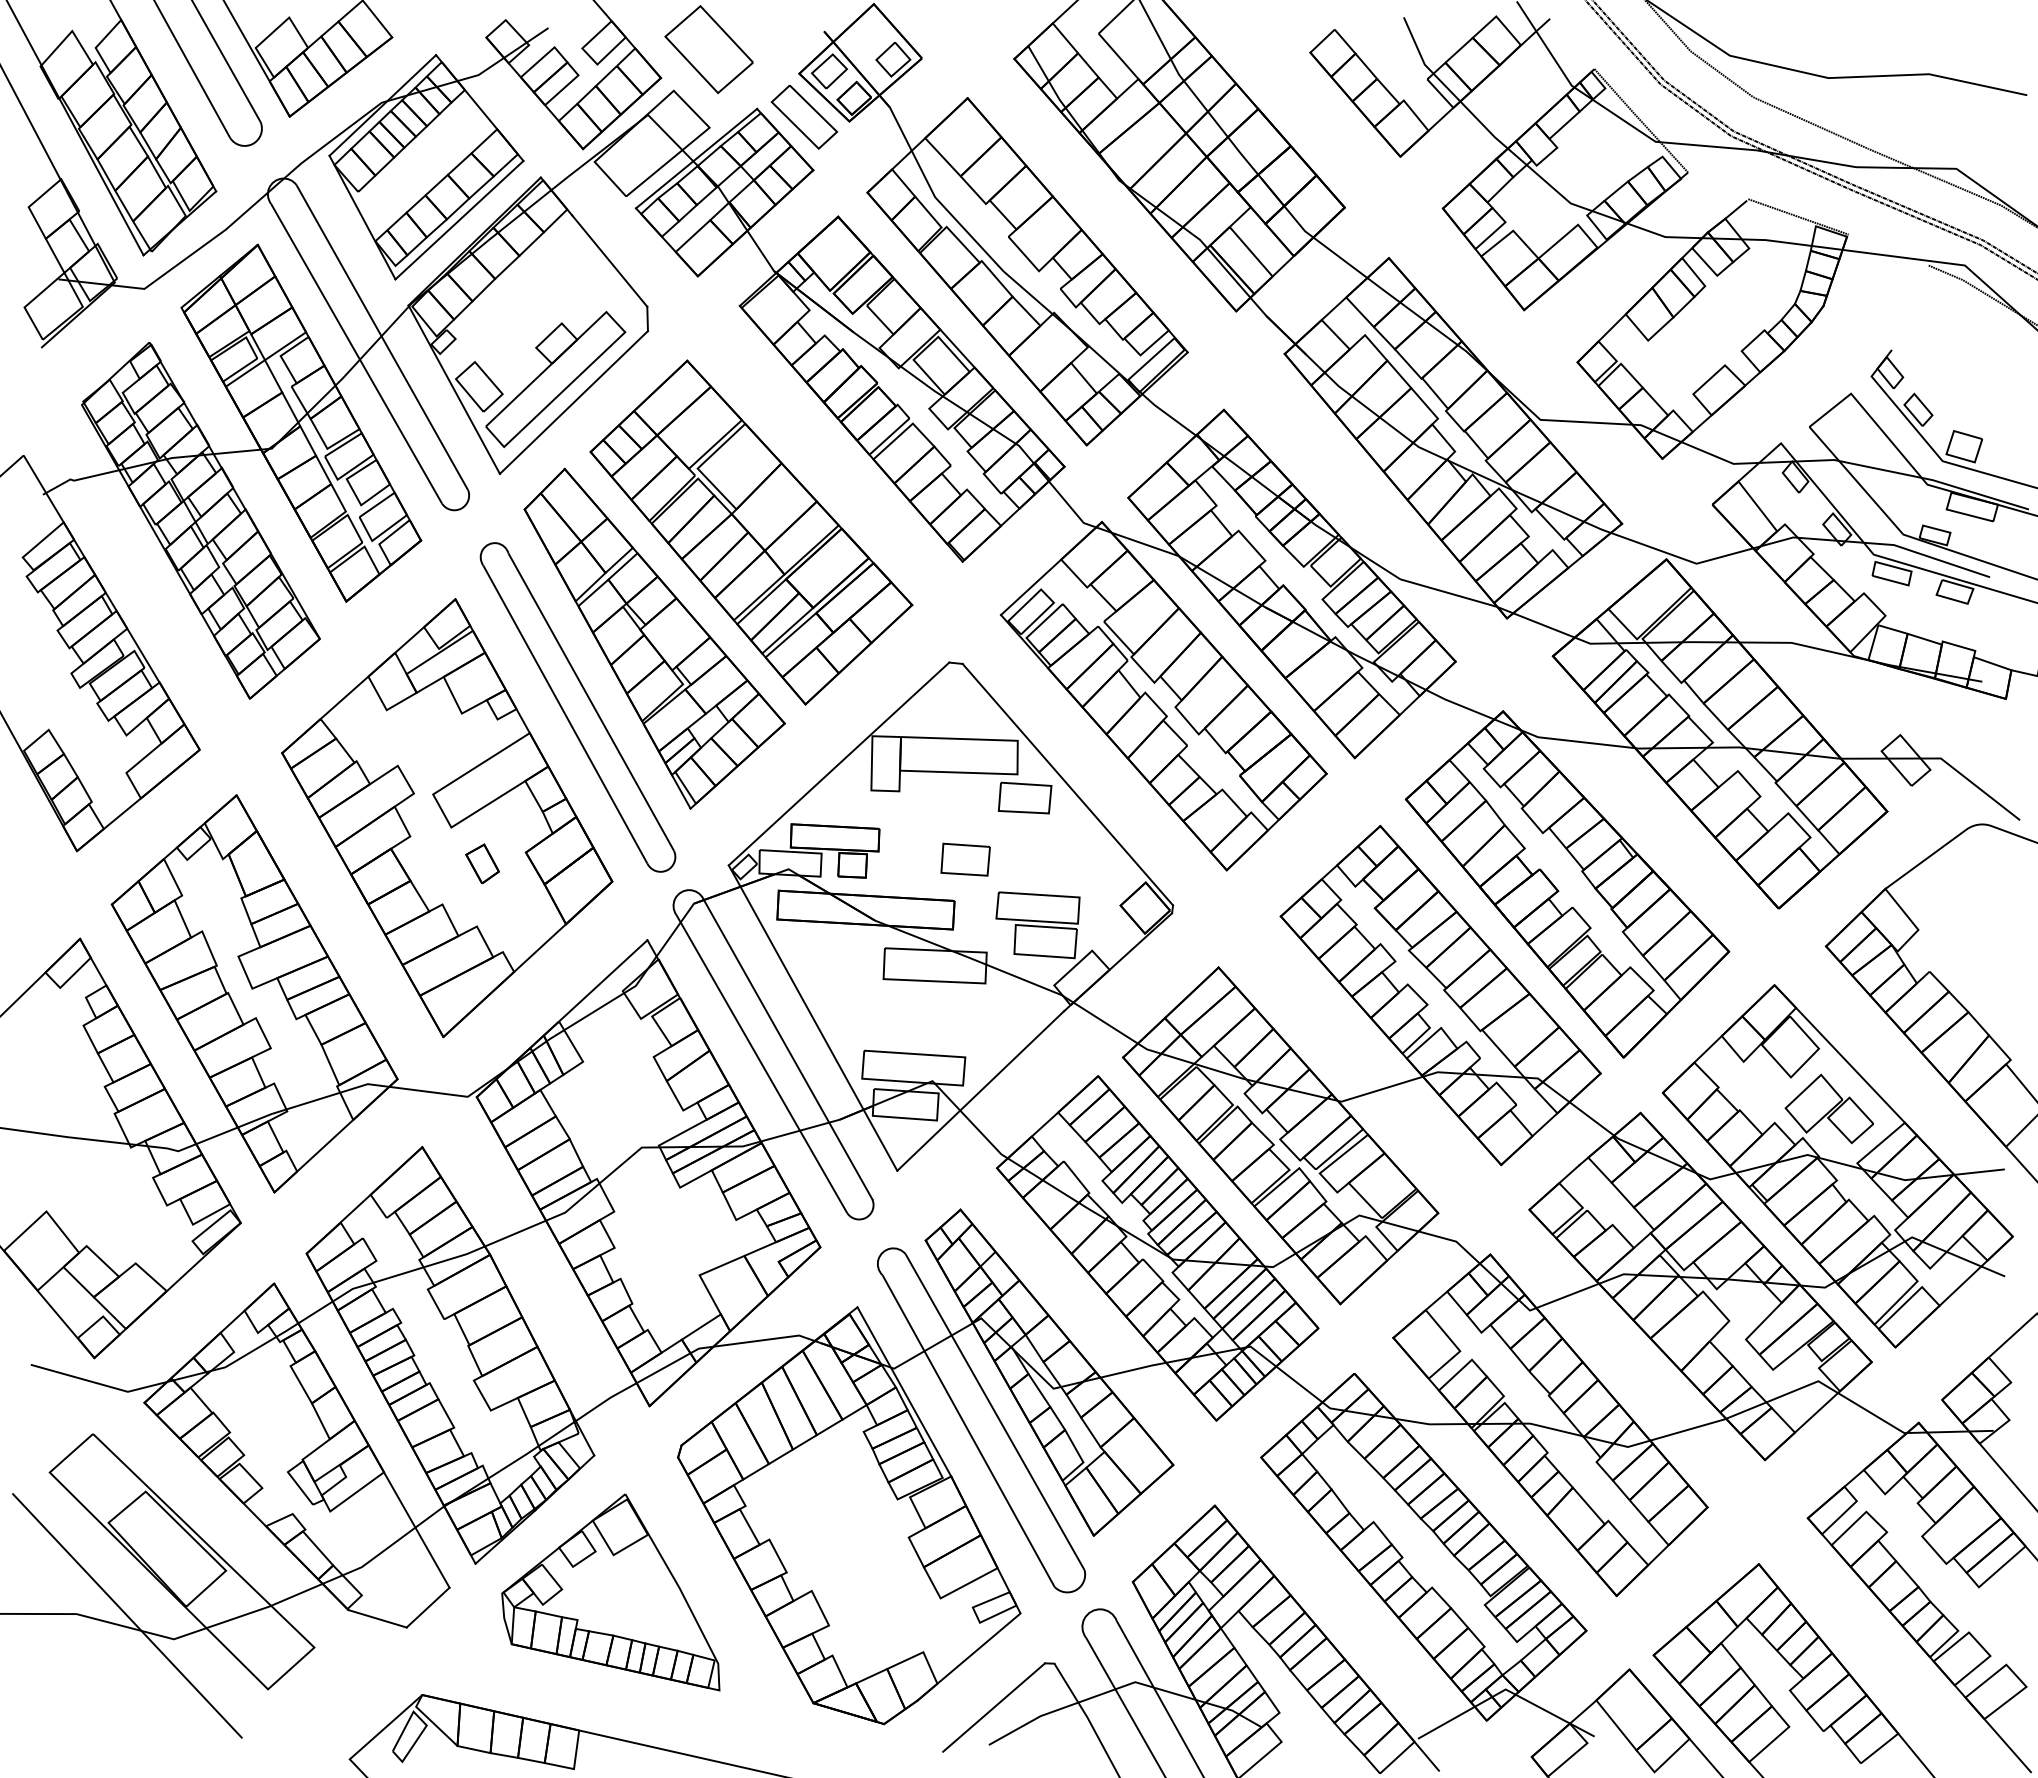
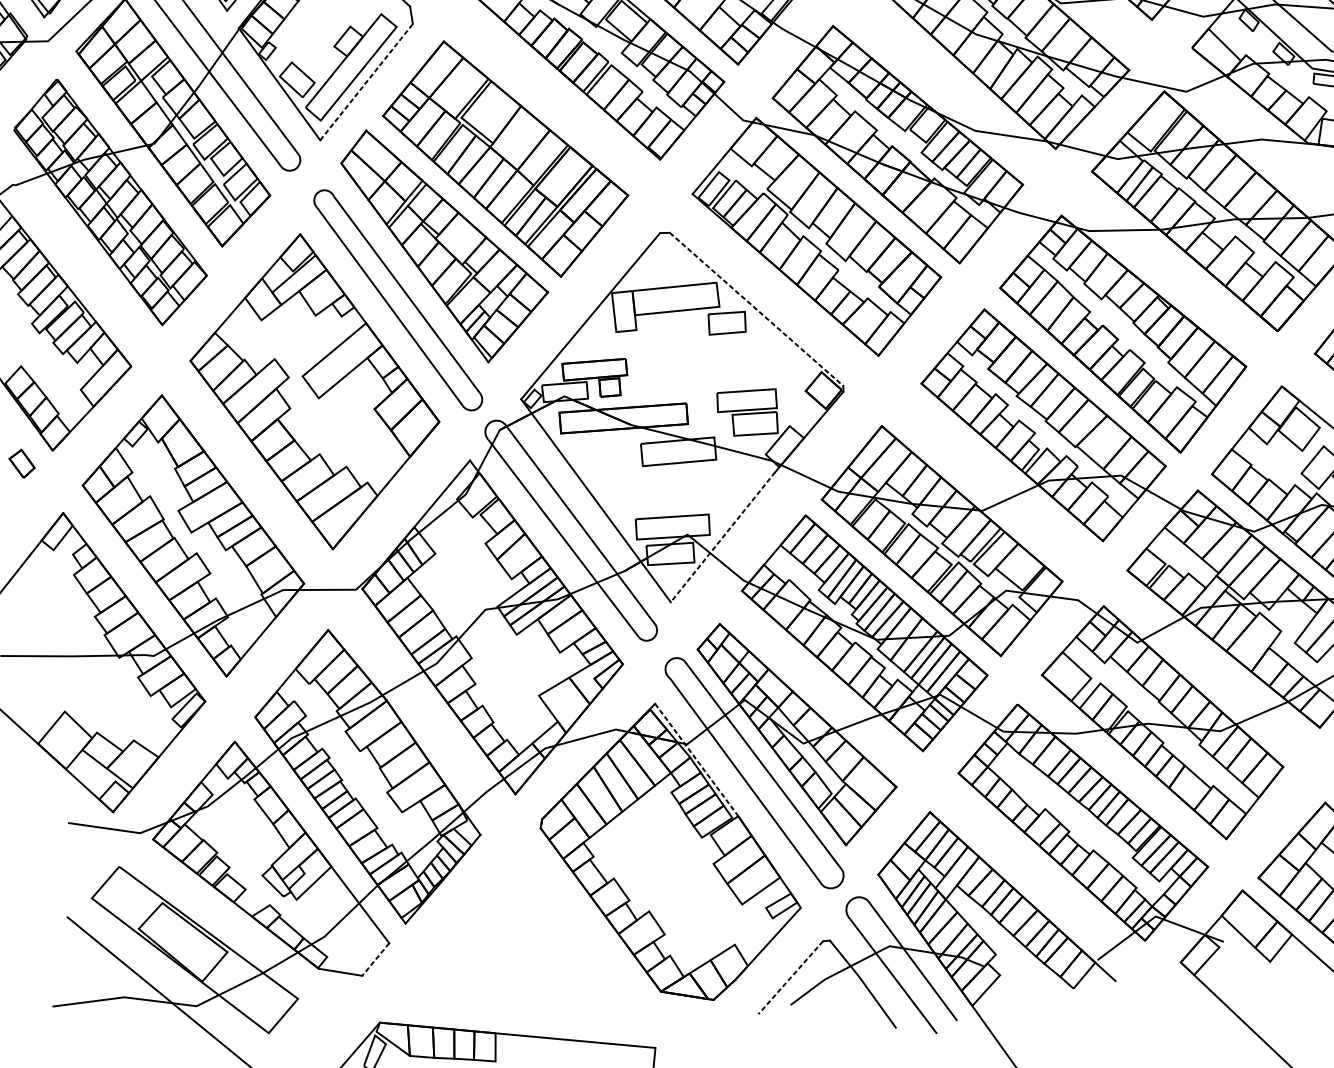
line: (573, 402) -> (366, 82), solid -> dashed
line: (1068, 785) -> (757, 309), solid -> dashed
part: (965, 859) -> (690, 372), removed
part: (482, 863) -> (22, 463), moved
line: (980, 1091) -> (722, 537), solid -> dashed
line: (904, 1391) -> (696, 759), solid -> dashed
part: (610, 1592) -> (505, 931), removed
line: (427, 1607) -> (375, 959), solid -> dashed
line: (993, 1707) -> (790, 977), solid -> dashed

